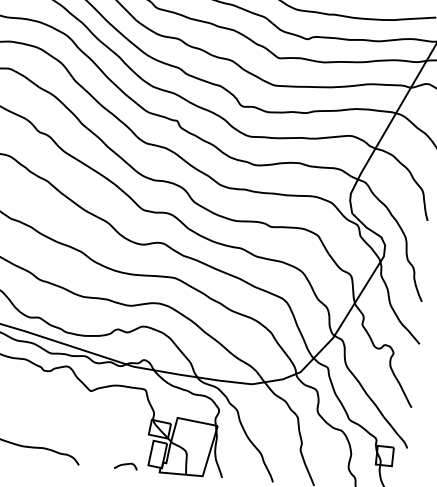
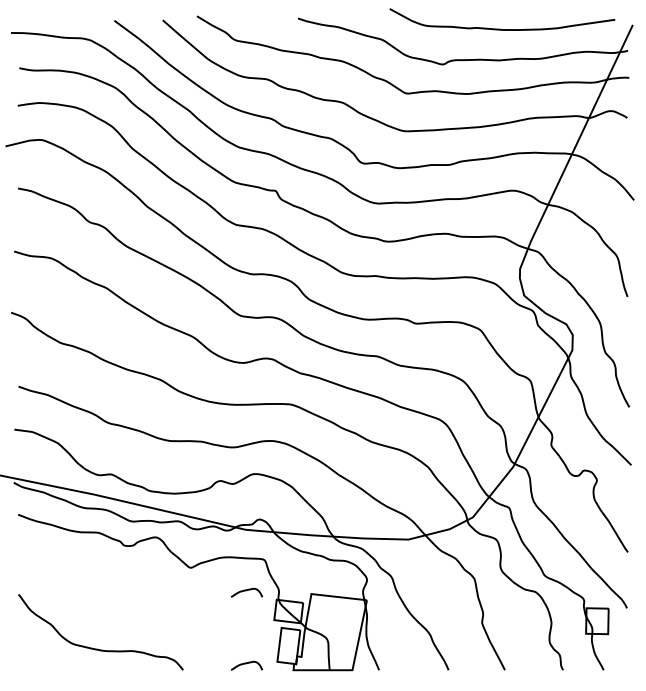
curve: (130, 411) -> (246, 591), added

